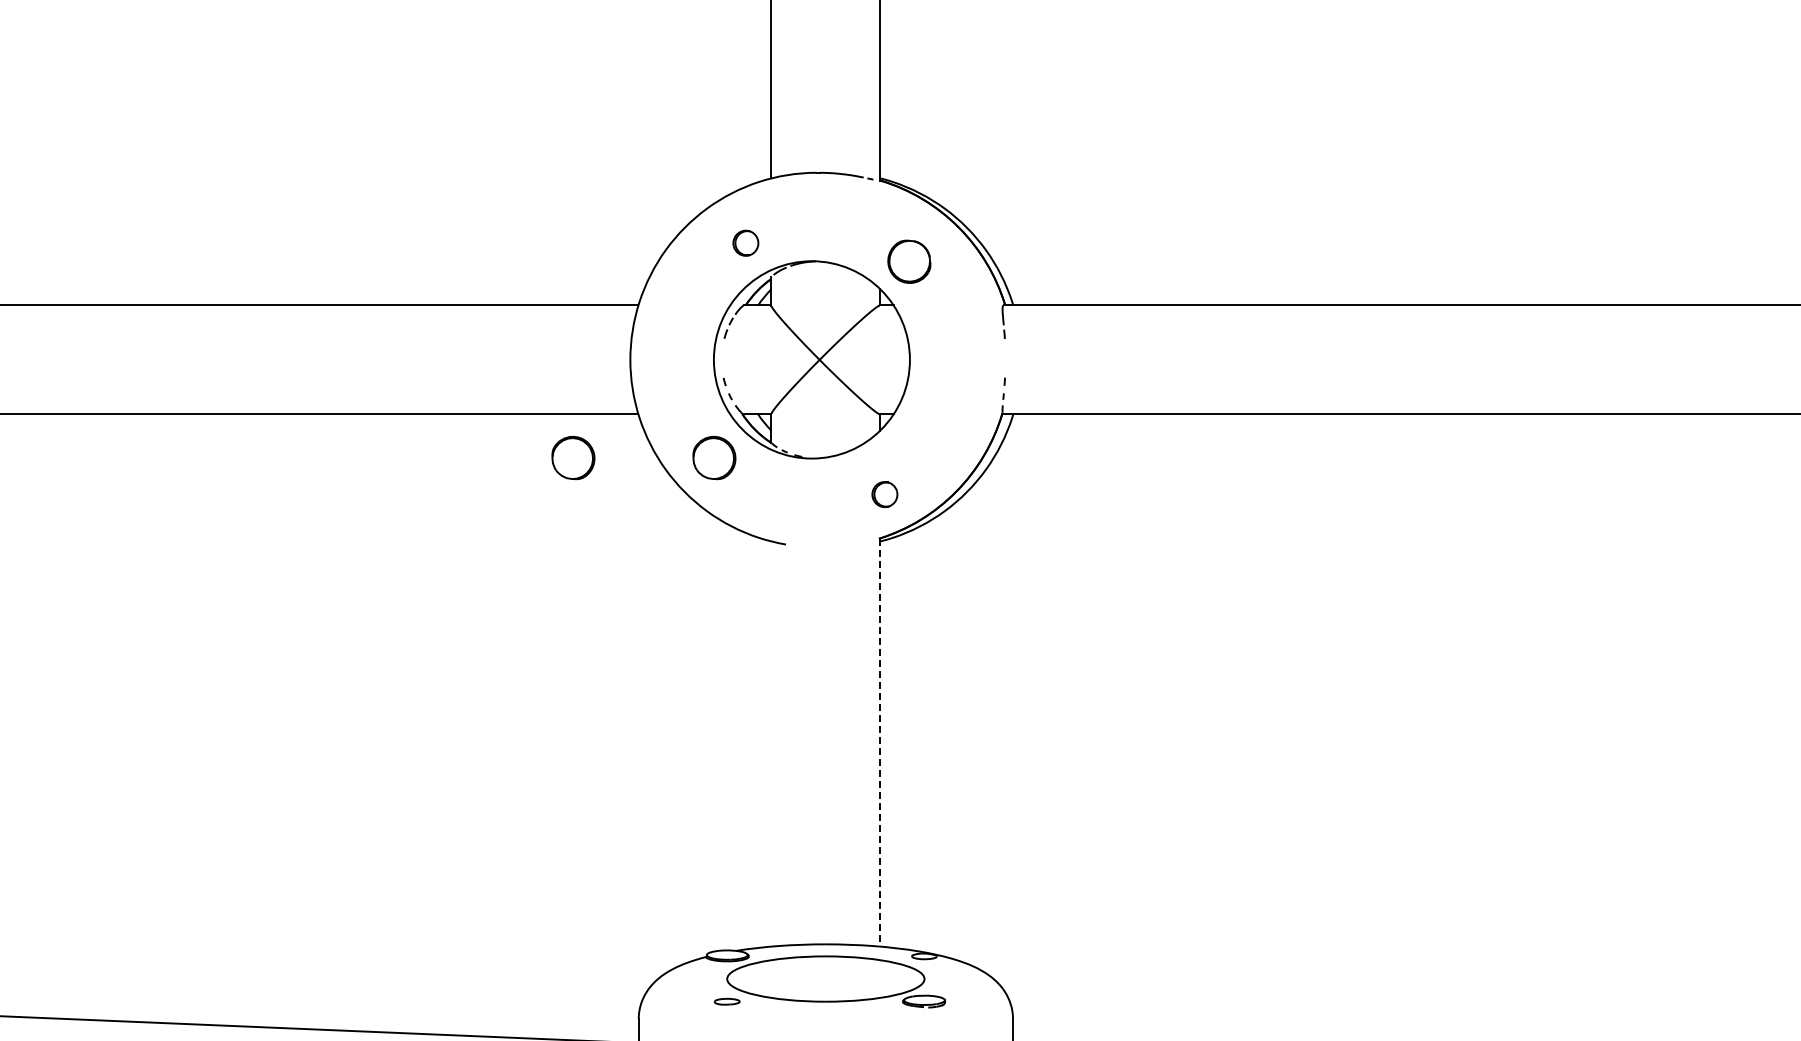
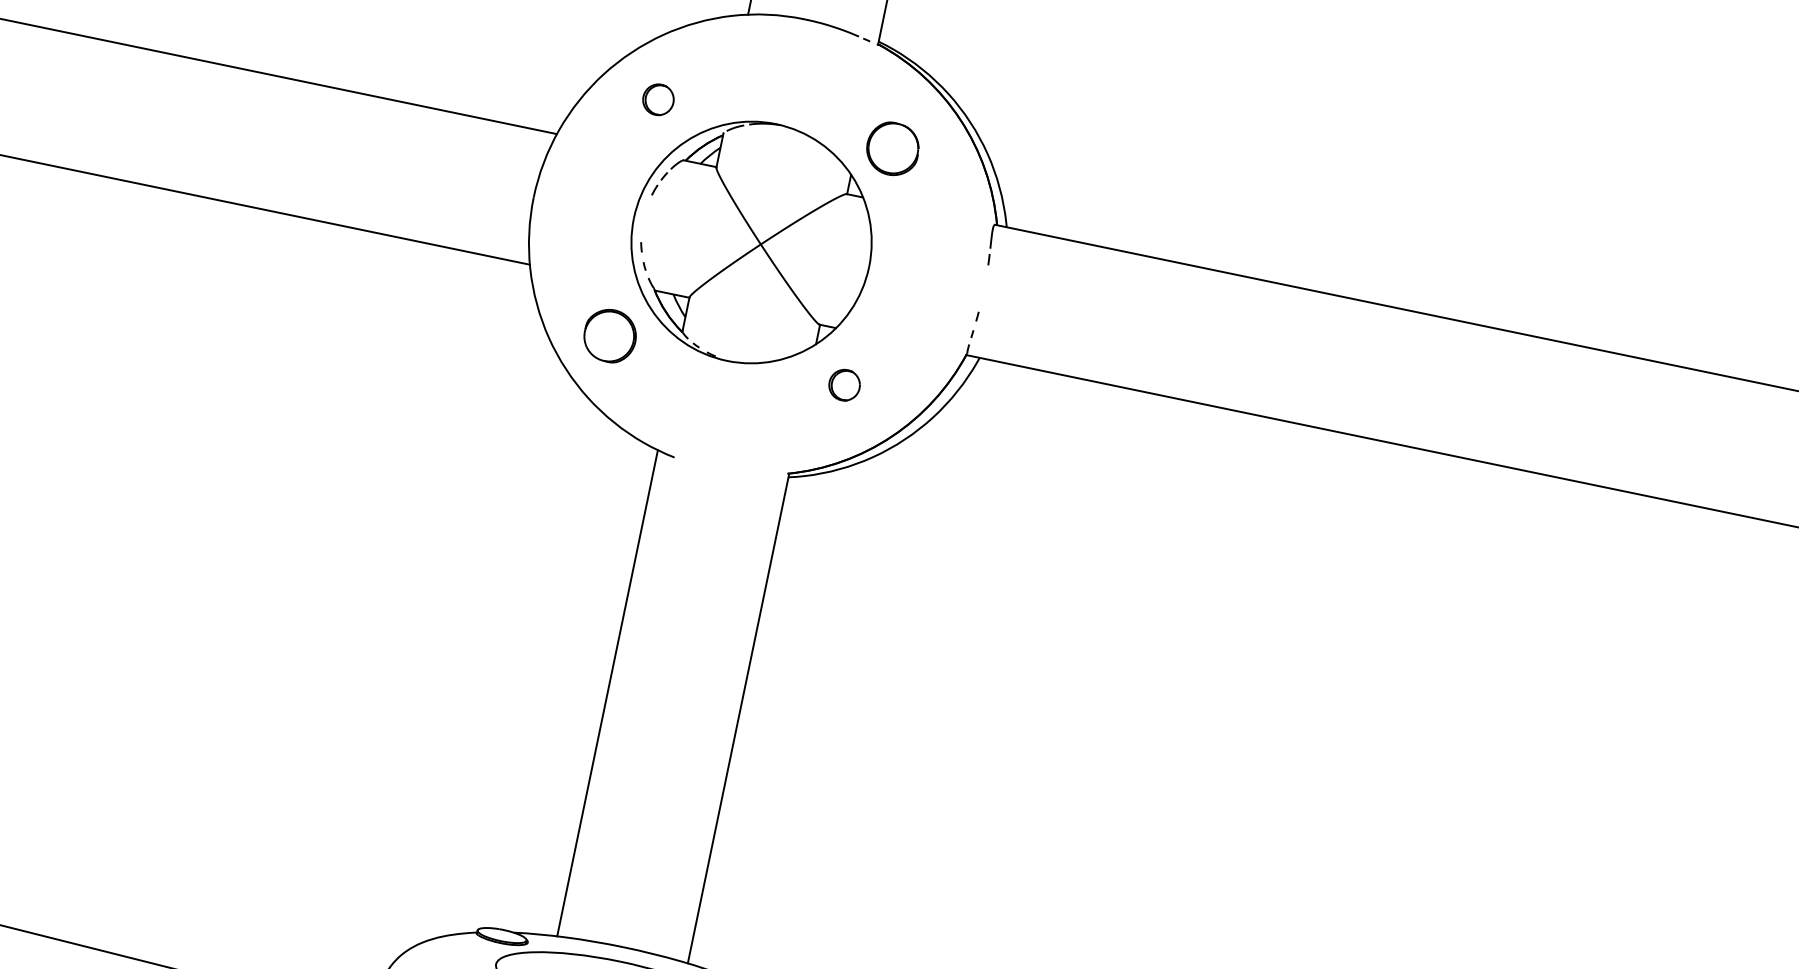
part: (745, 242) -> (658, 98), moved
part: (573, 457) -> (441, 300), removed
part: (884, 494) -> (844, 385), moved
line: (880, 742) -> (738, 718), dashed -> solid
line: (771, 743) -> (607, 692), added

